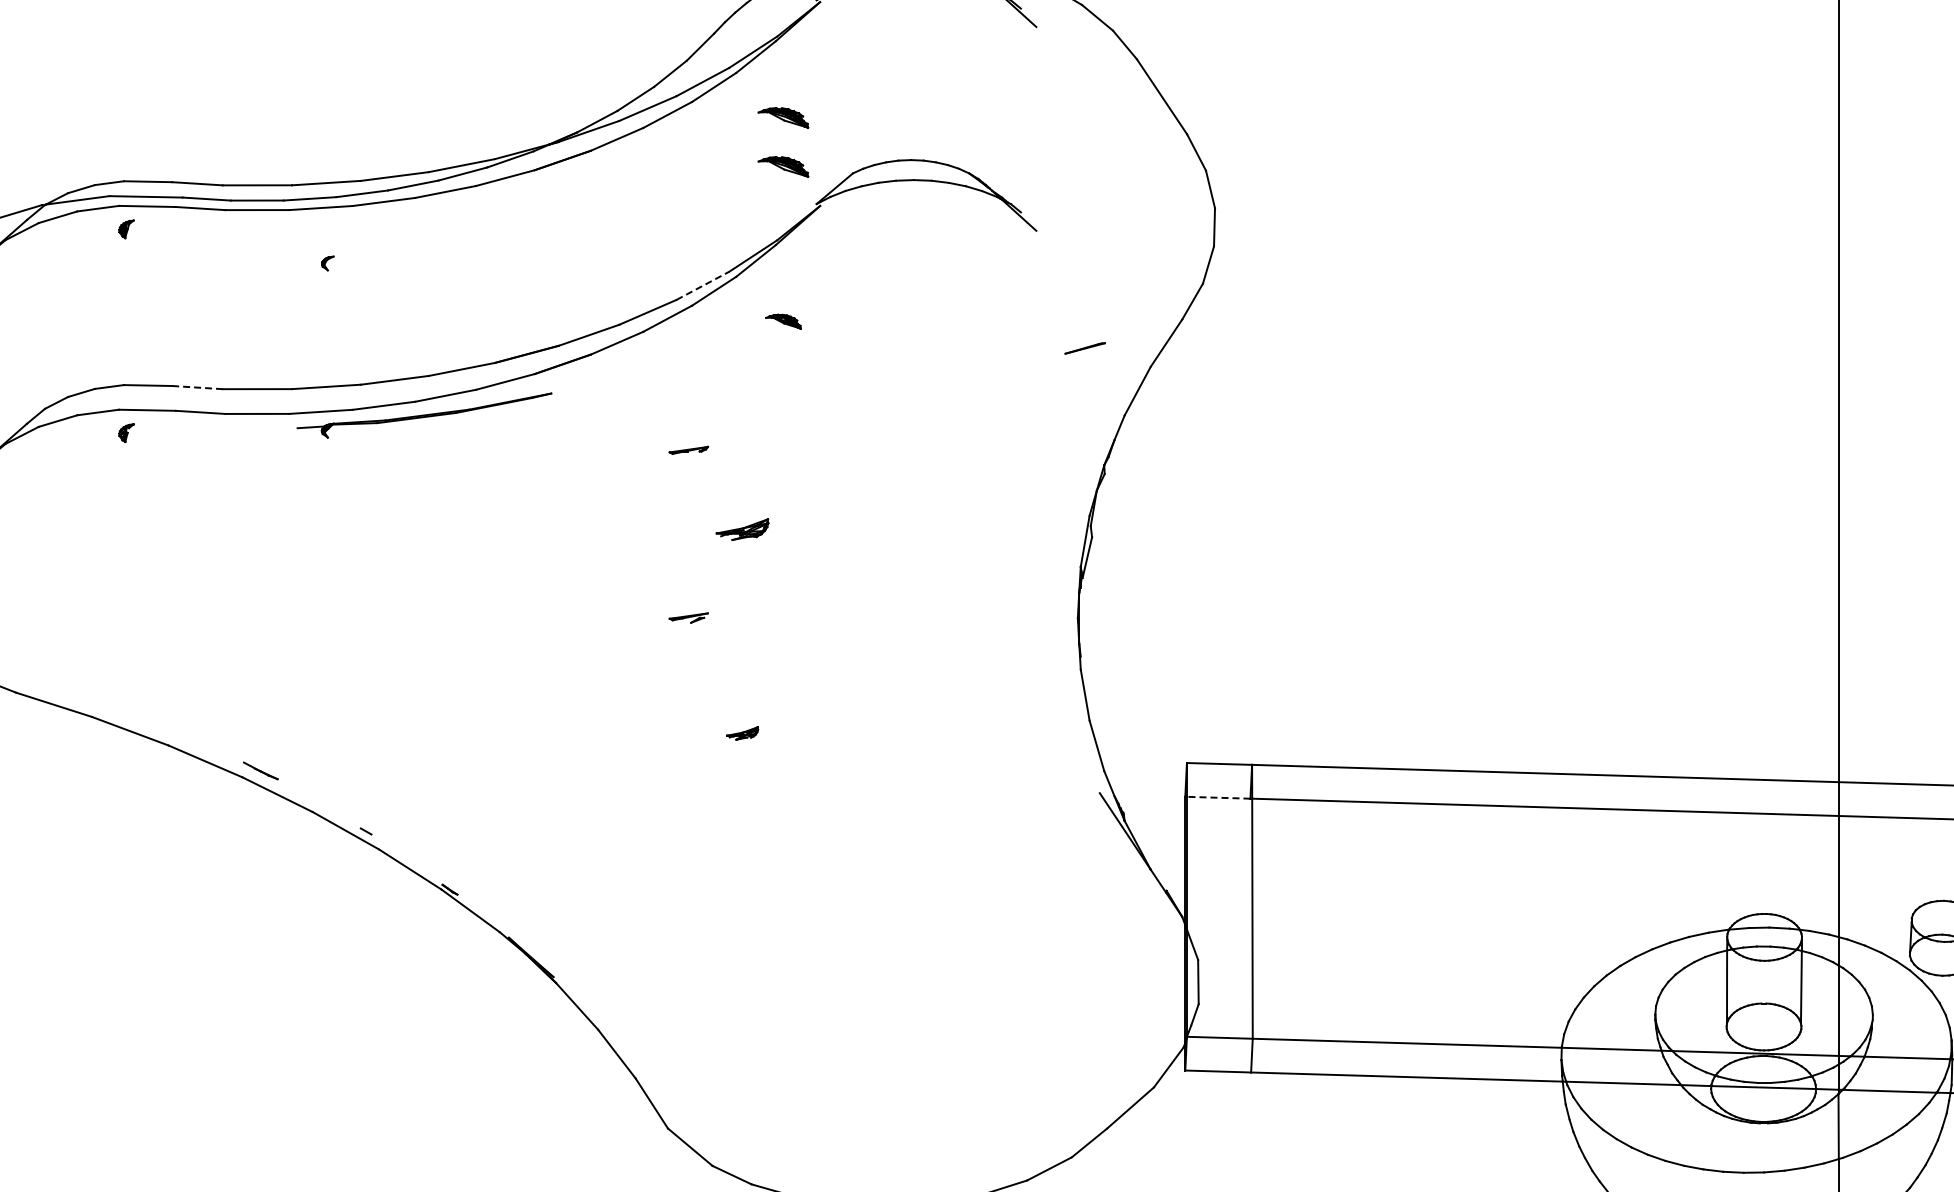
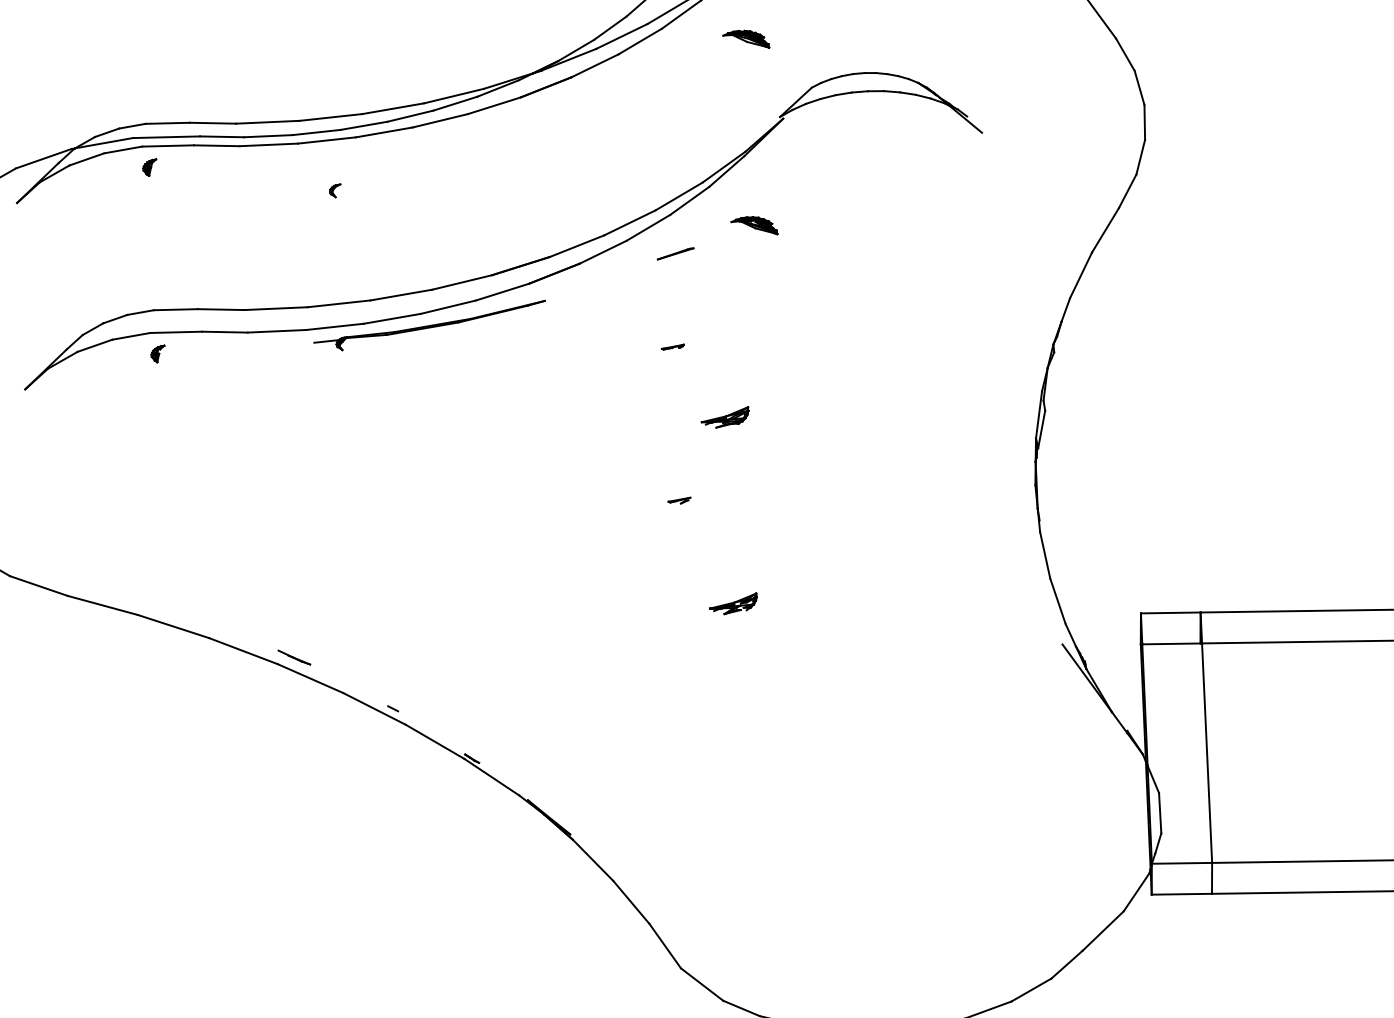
part: (783, 166) -> (748, 84), removed
line: (702, 285) -> (678, 196), dashed -> solid
part: (783, 321) -> (754, 225), size x1.43
line: (1084, 348) -> (675, 253), moved
line: (197, 387) -> (221, 309), dashed -> solid
part: (688, 449) -> (672, 346), size x0.62
part: (688, 618) -> (679, 501), size x0.62
part: (742, 733) -> (733, 604), size x1.67
line: (1218, 797) -> (1171, 643), dashed -> solid

